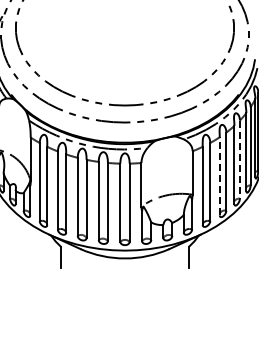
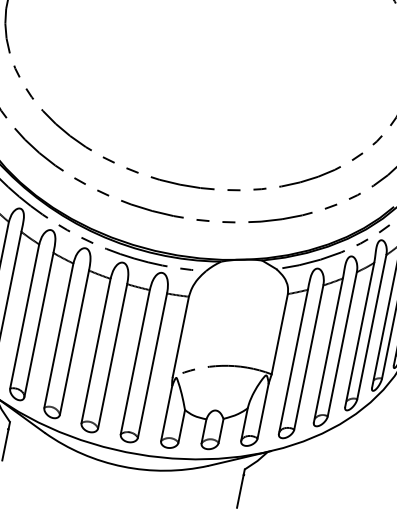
line: (239, 160) -> (370, 328), dashed -> solid
line: (219, 175) -> (328, 348), dashed -> solid

